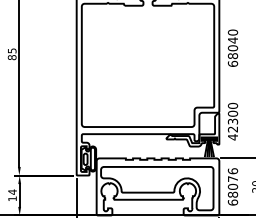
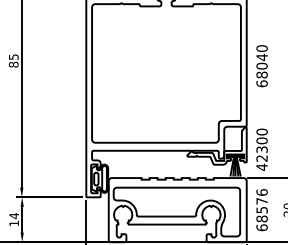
text: (232, 48) -> (261, 66), moved
text: (232, 121) -> (261, 149), moved
text: (232, 186) -> (261, 209), 68076 -> 68576

